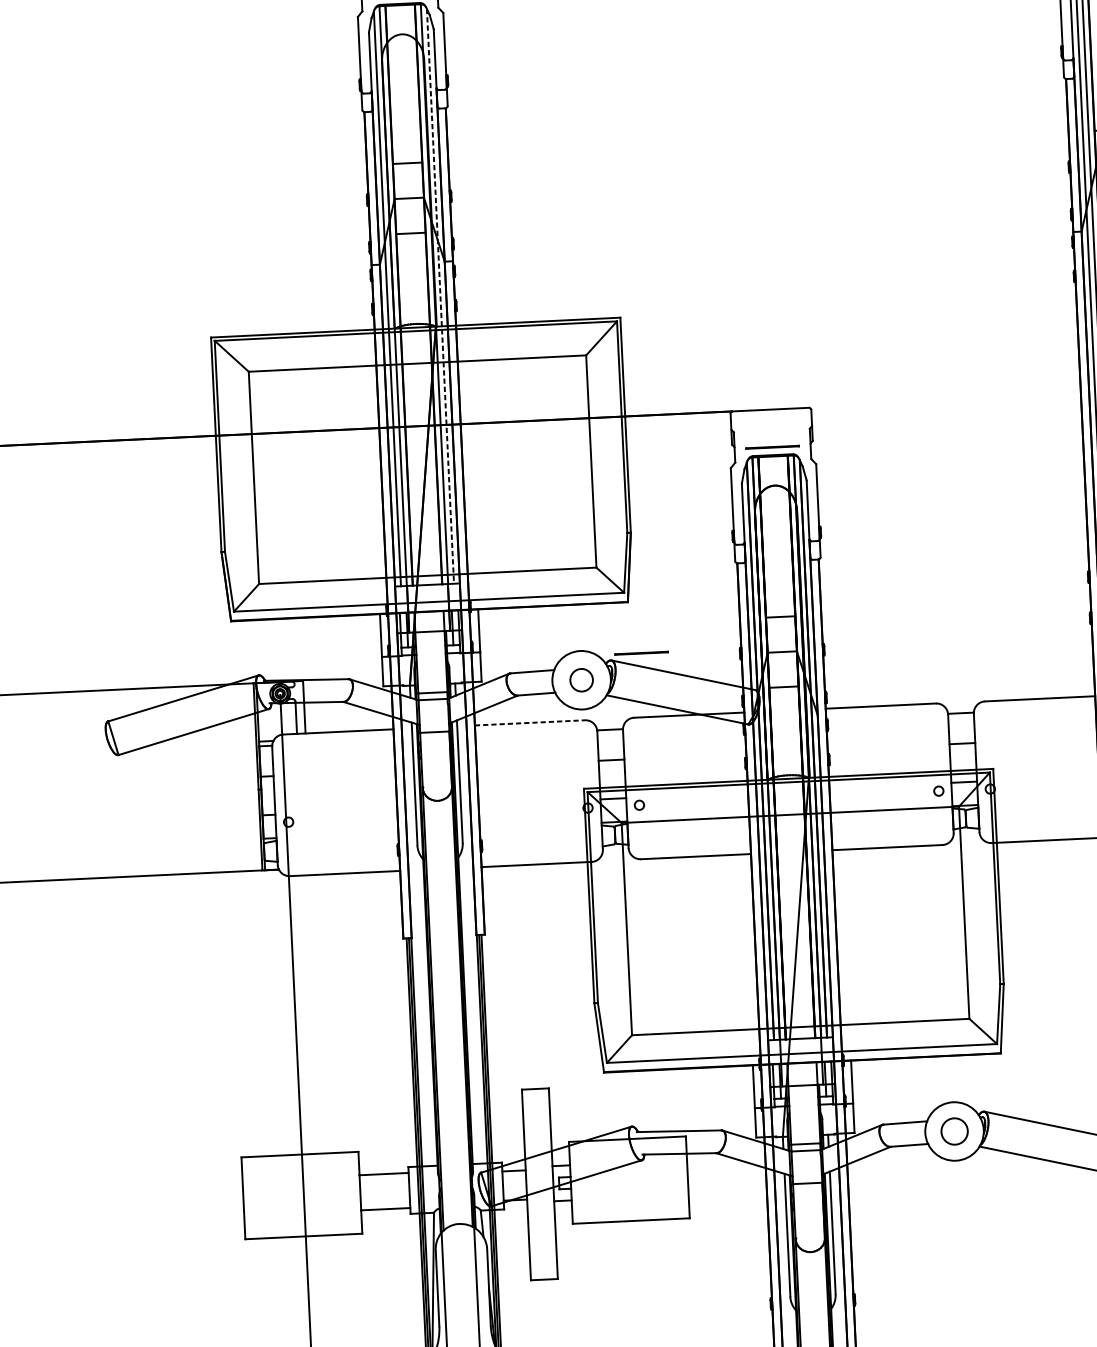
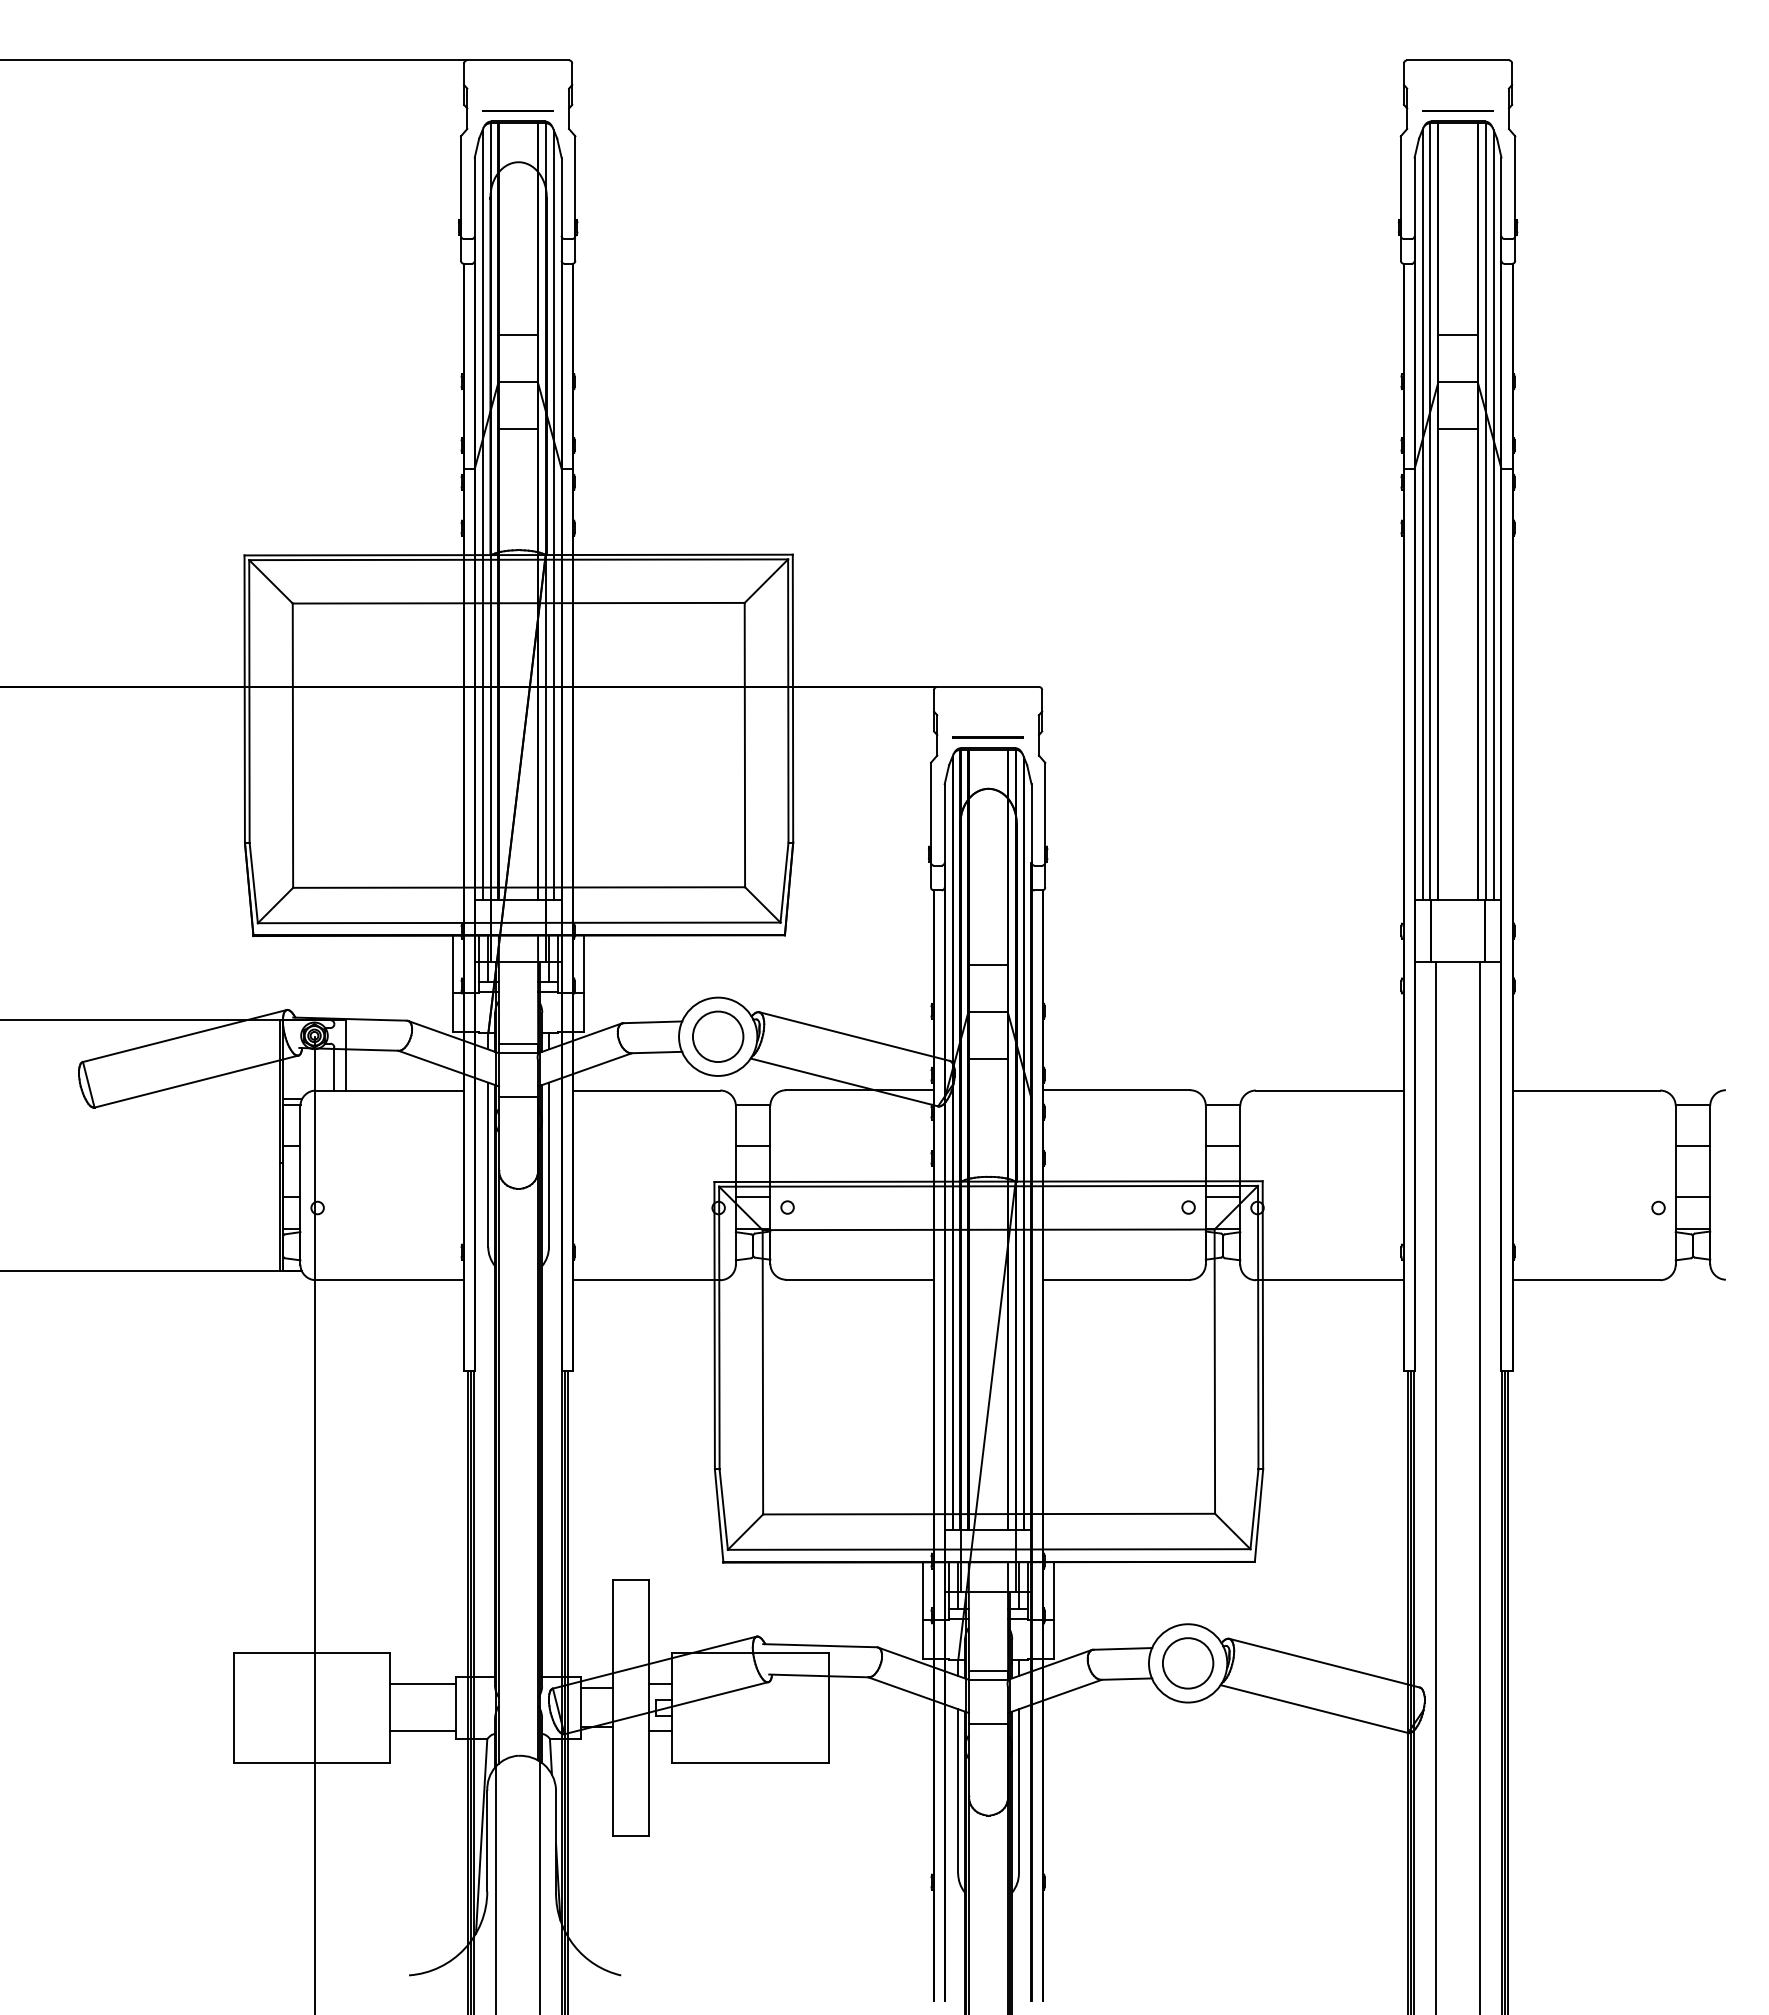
line: (440, 296) -> (553, 514), dashed -> solid
line: (641, 653) -> (799, 1004), removed
circle: (581, 680) -> (717, 1036), size x1.67
line: (530, 722) -> (646, 1090), dashed -> solid
circle: (954, 1131) -> (1188, 1663), size x1.43

